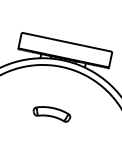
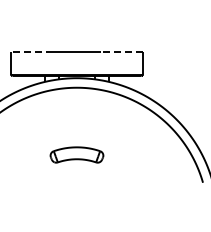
line: (36, 36) -> (32, 52), solid -> dashed
line: (97, 49) -> (121, 52), solid -> dashed

